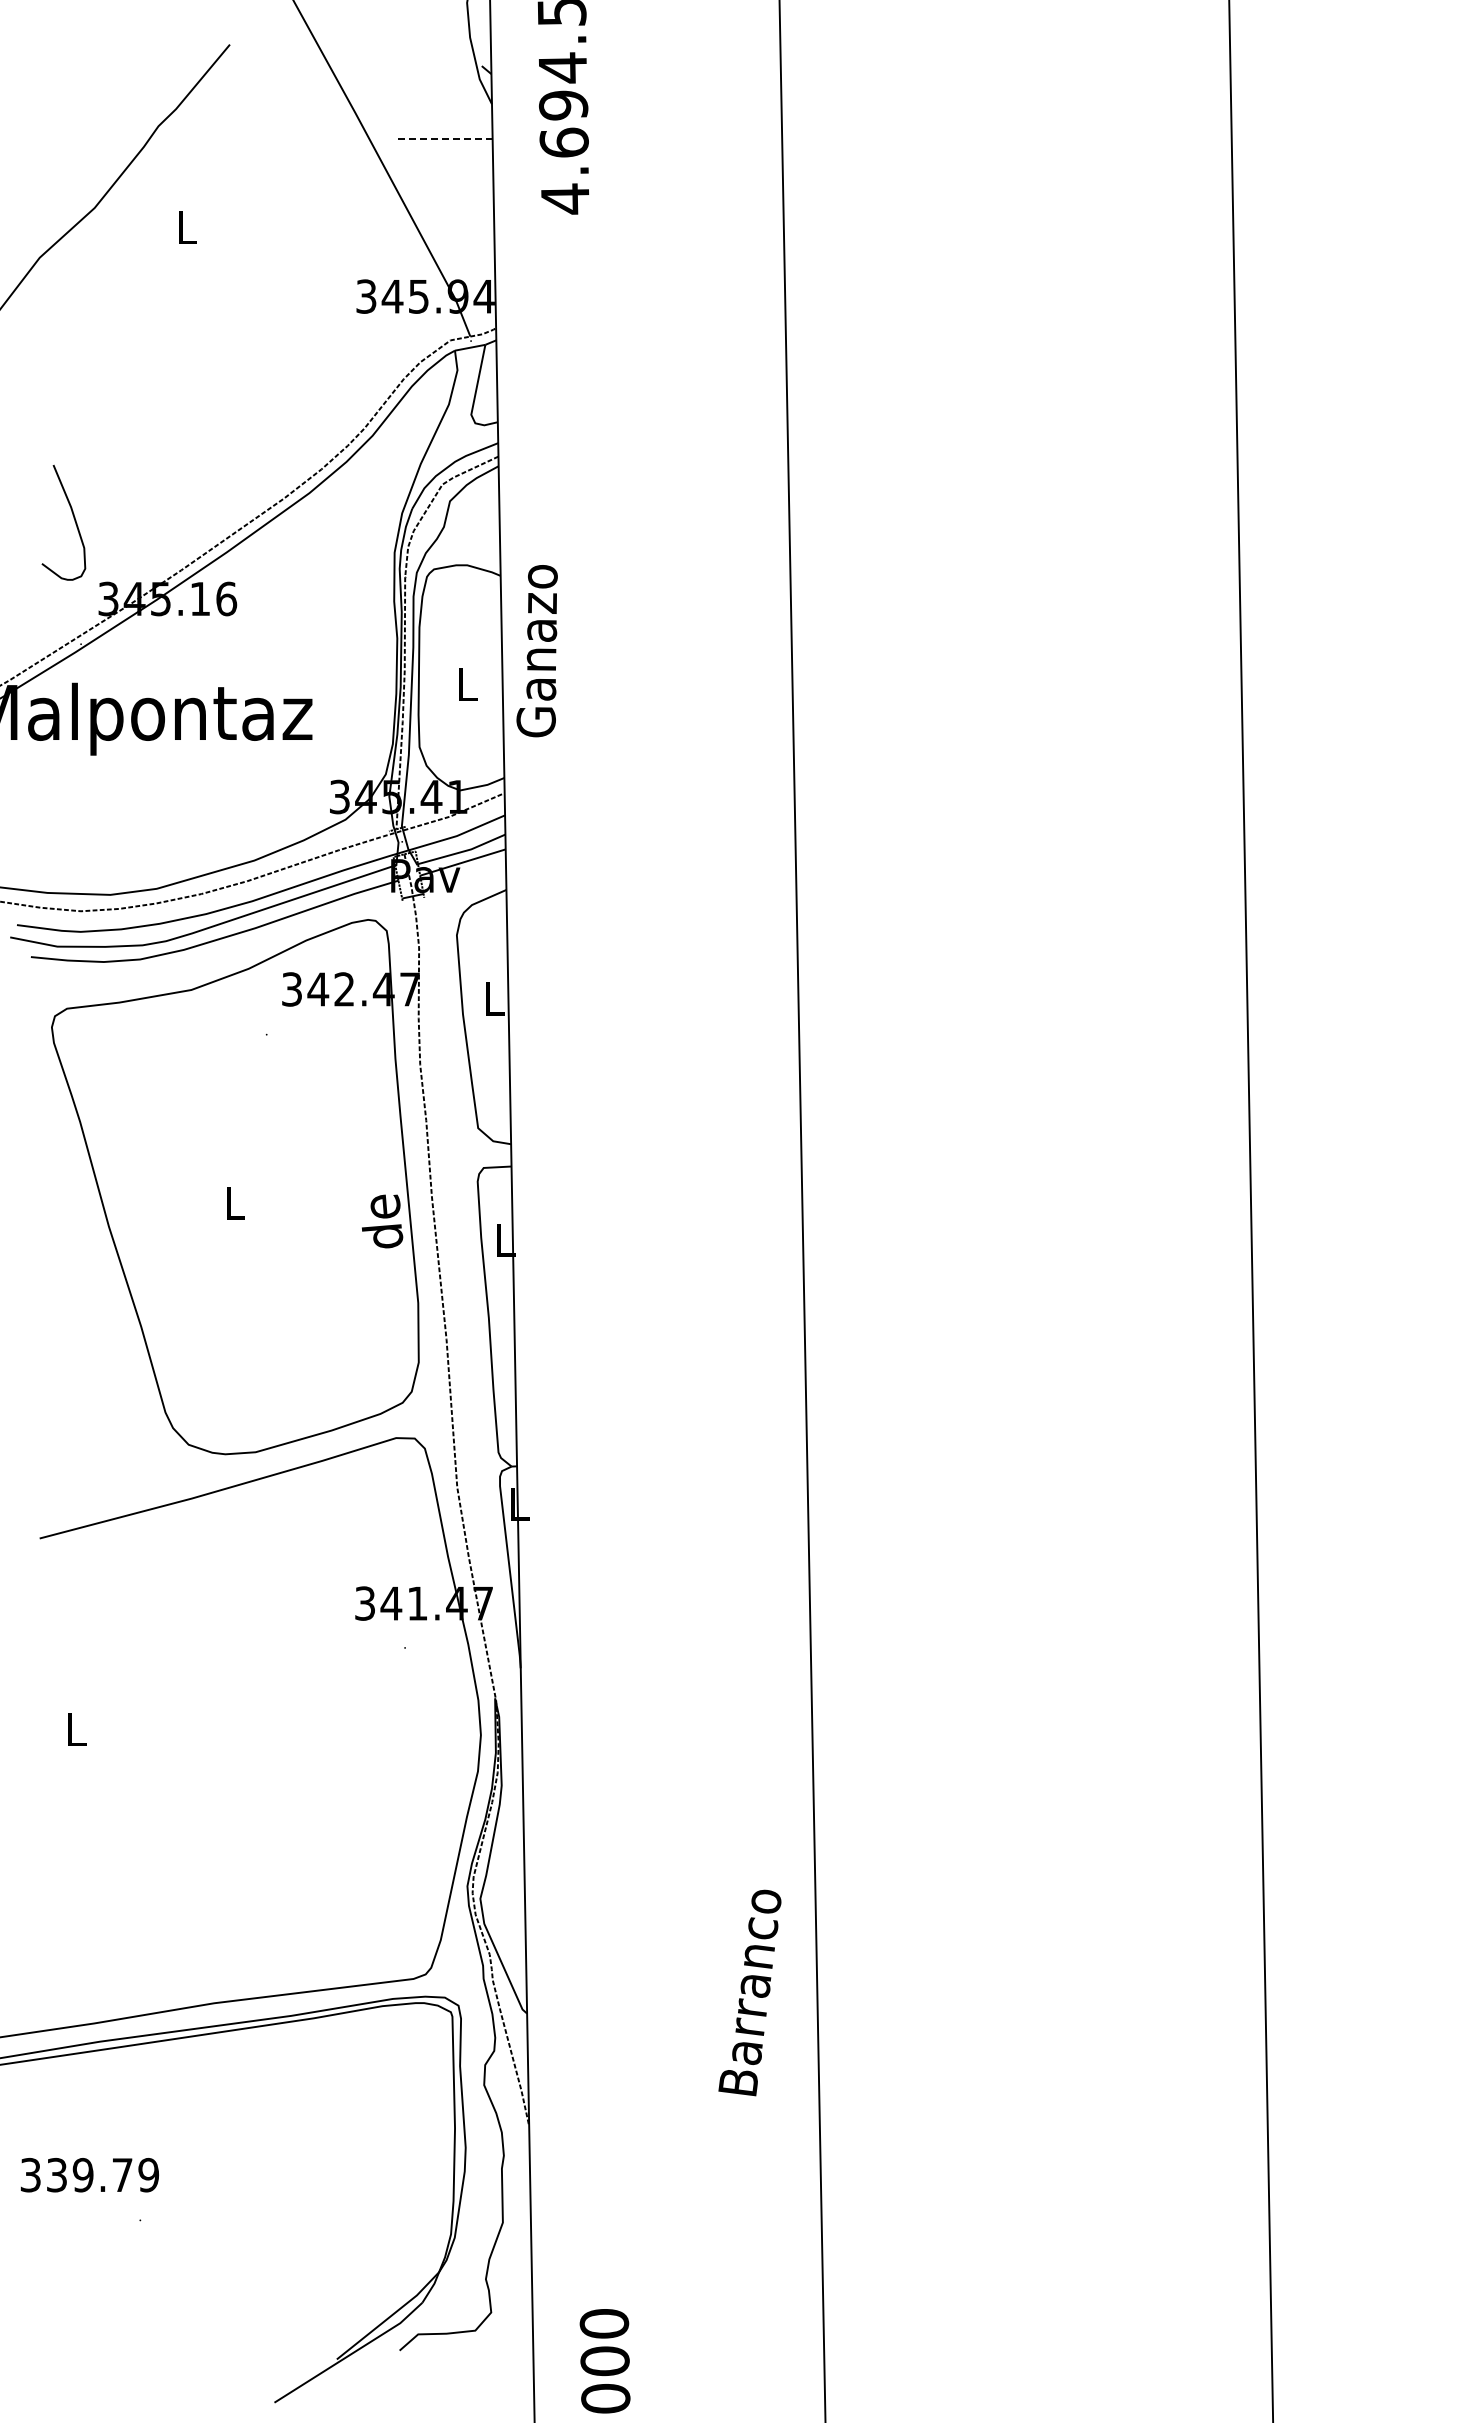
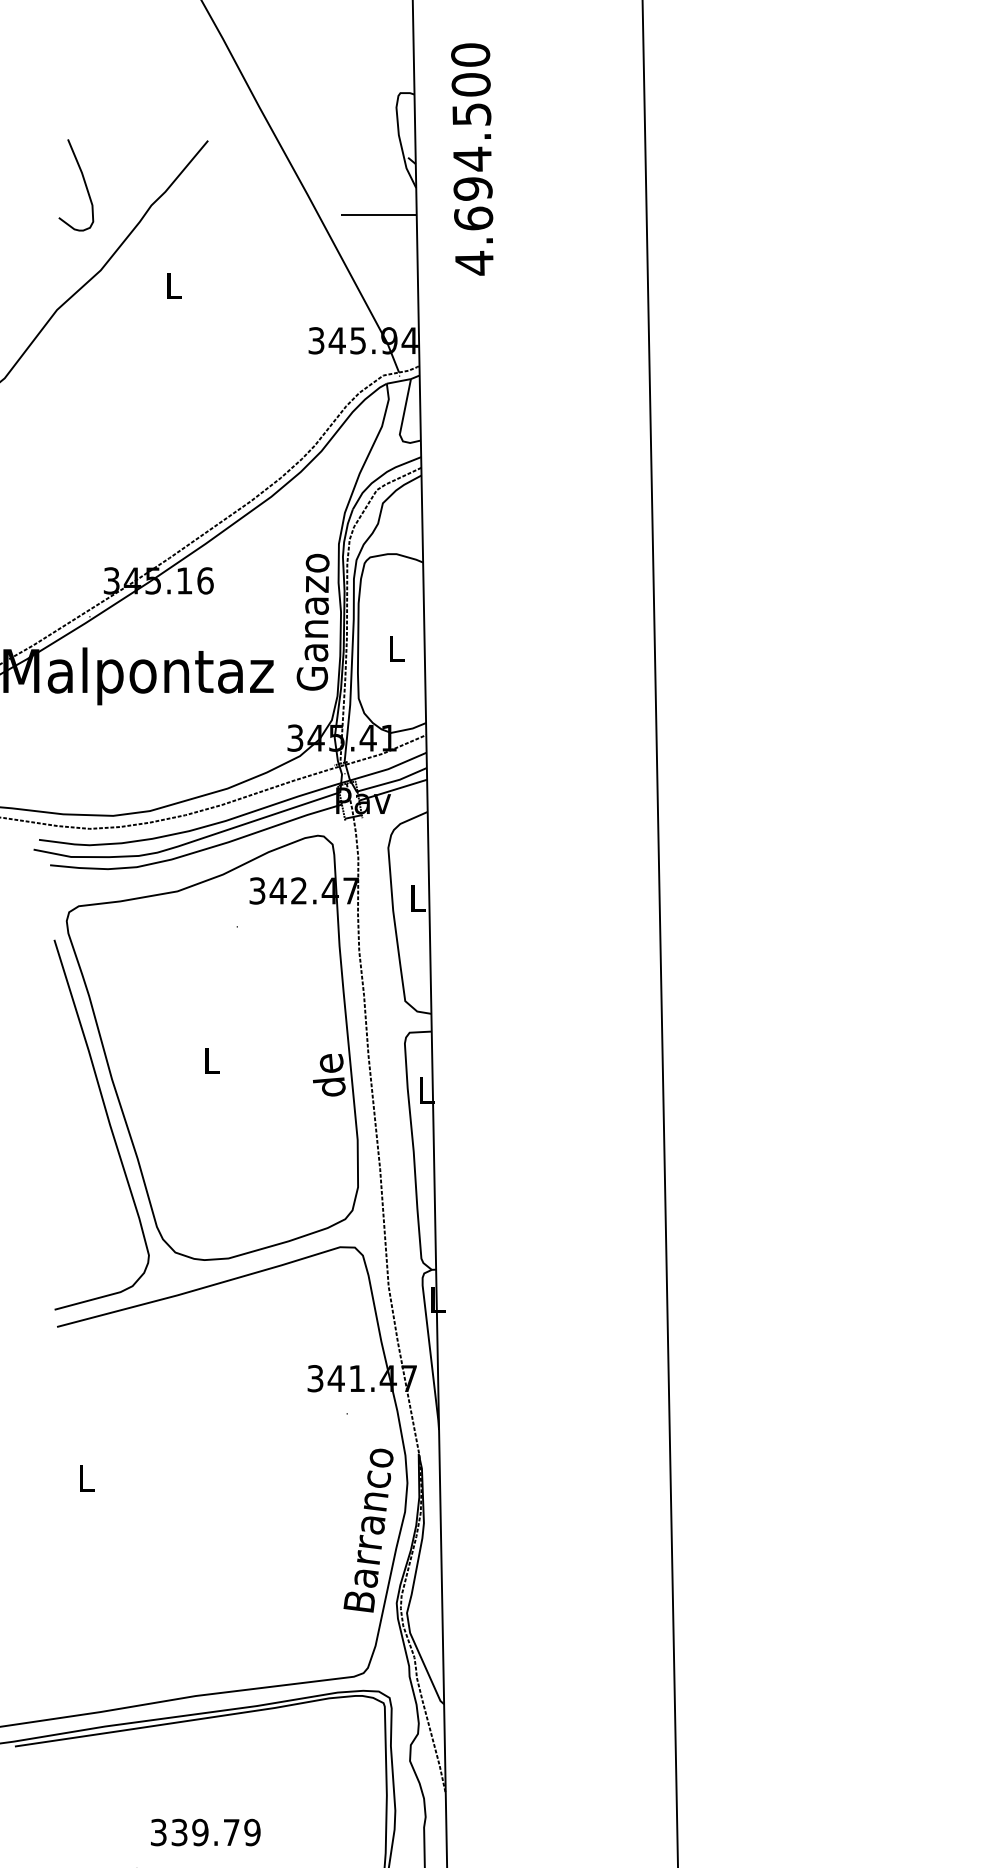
line: (444, 138) -> (378, 215), dashed -> solid
curve: (73, 518) -> (83, 181), moved
text: (536, 651) -> (312, 622), moved
curve: (104, 1281) -> (108, 1122), added
text: (749, 1992) -> (368, 1530), moved
text: (89, 2175) -> (205, 1832), moved

